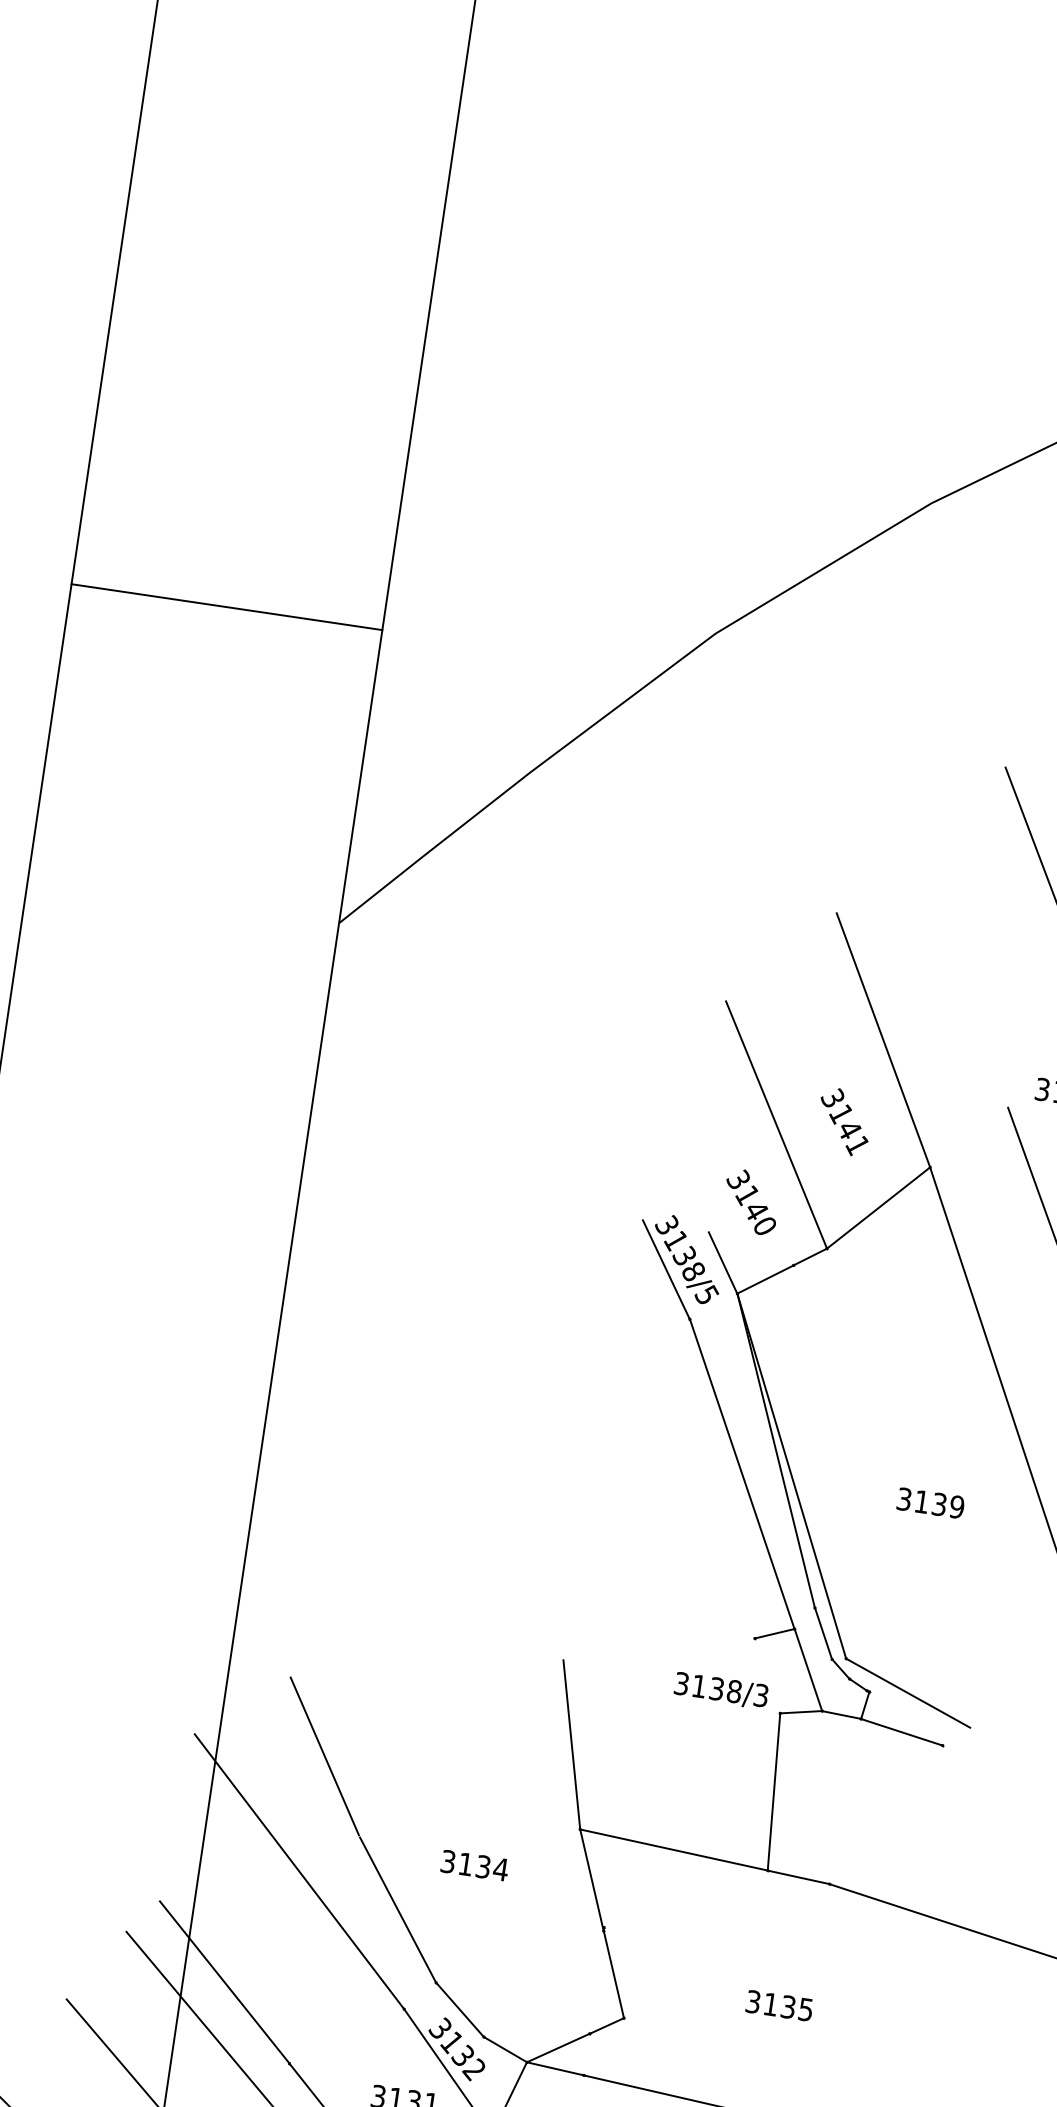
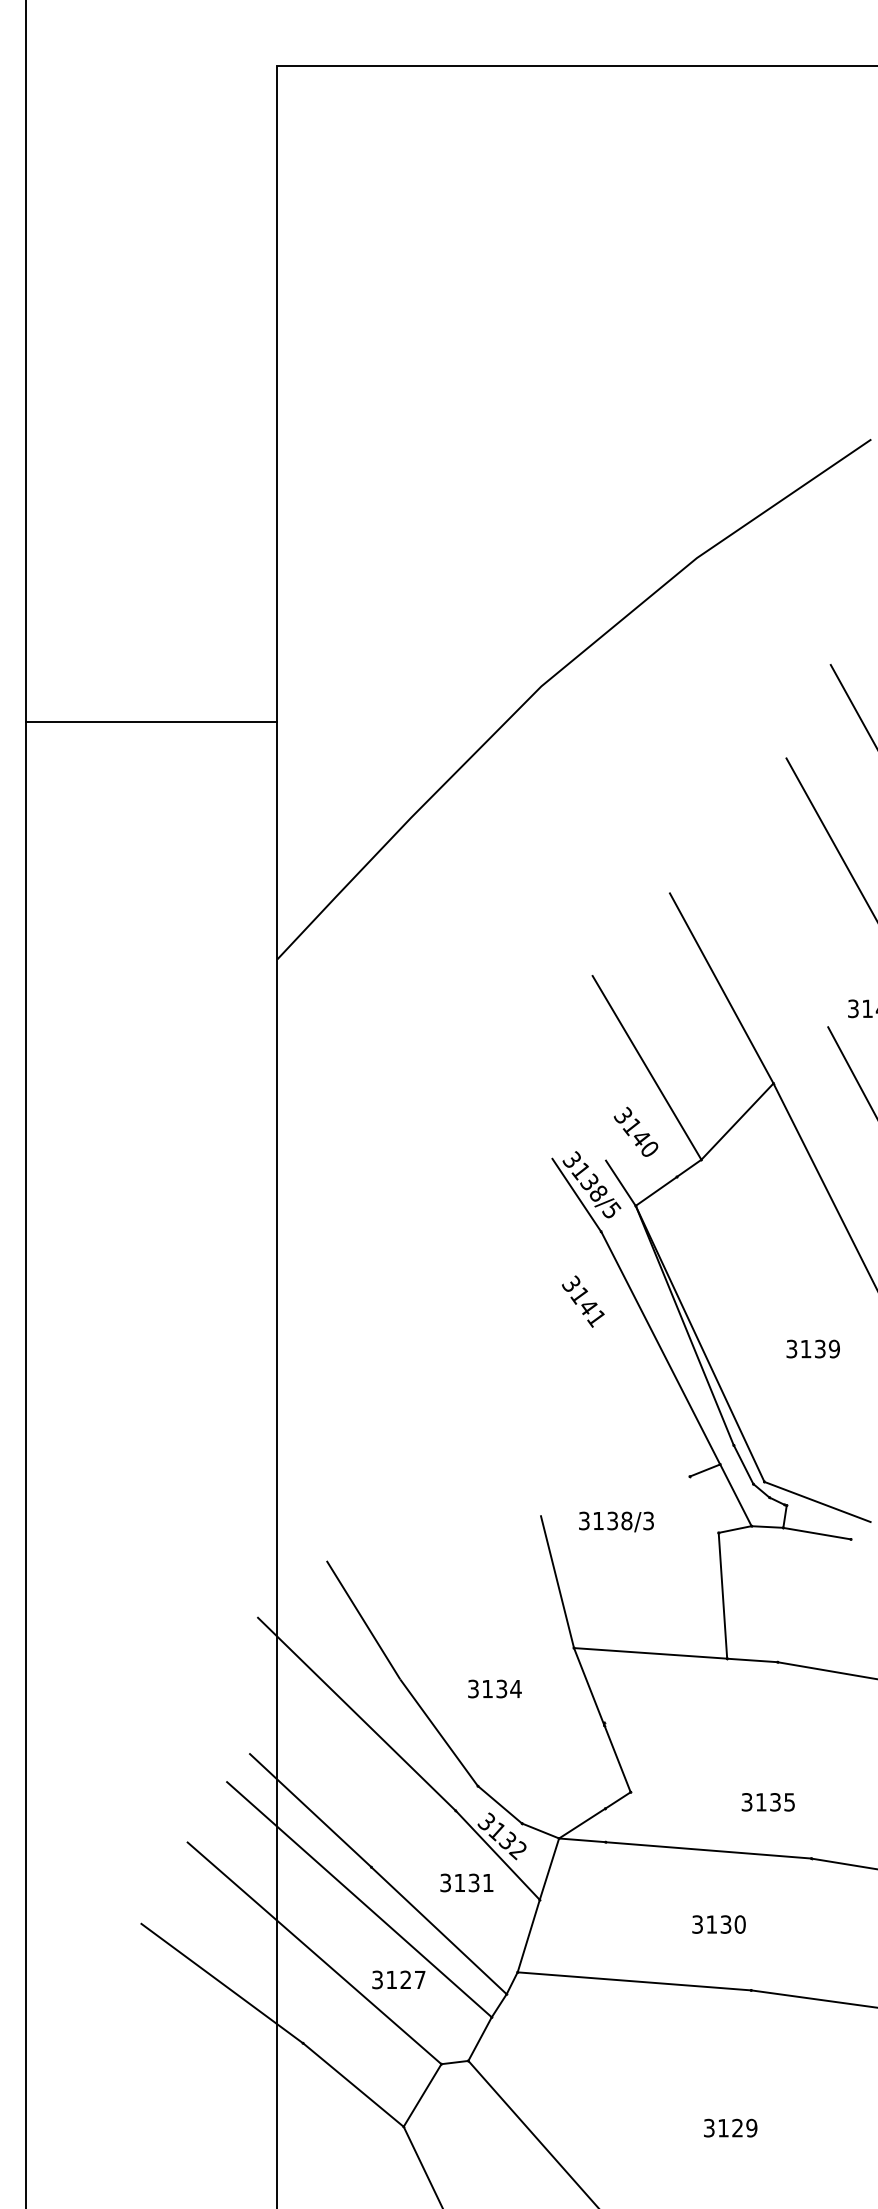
text: (844, 1121) -> (583, 1301), moved
text: (721, 1690) -> (616, 1521), moved
text: (778, 2005) -> (767, 1802), moved

